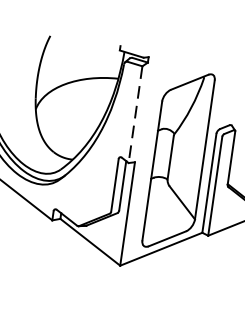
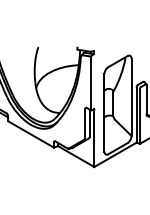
line: (134, 114) -> (90, 83), dashed -> solid

